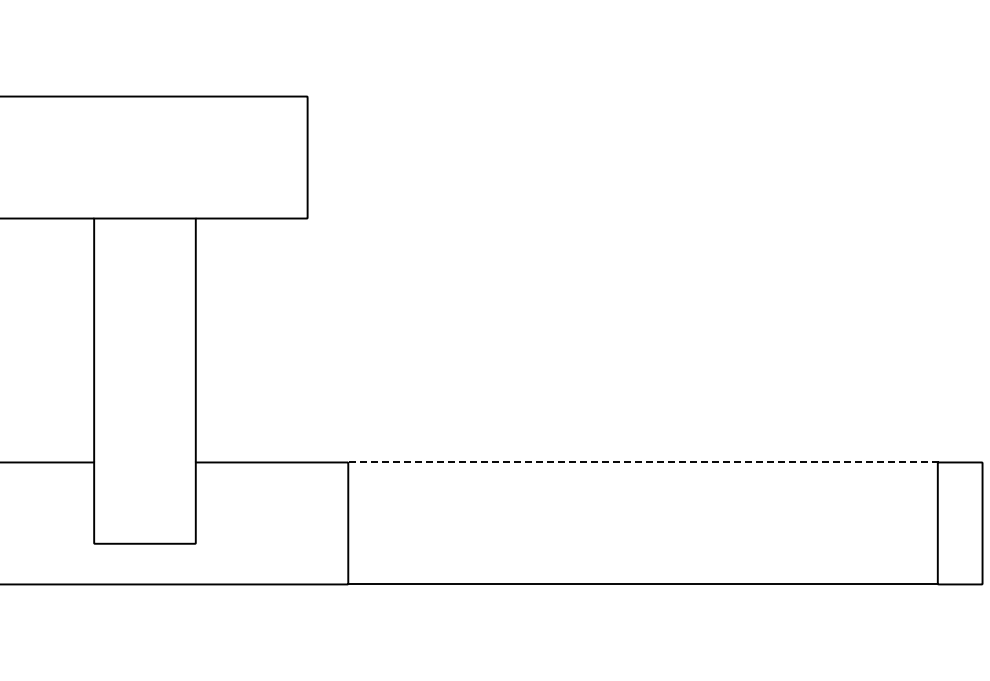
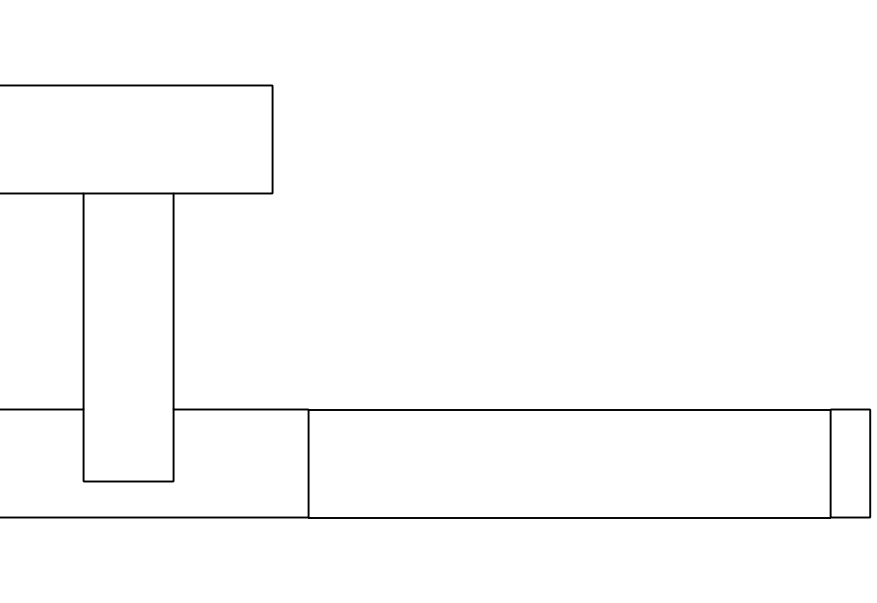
line: (644, 462) -> (570, 409), dashed -> solid

